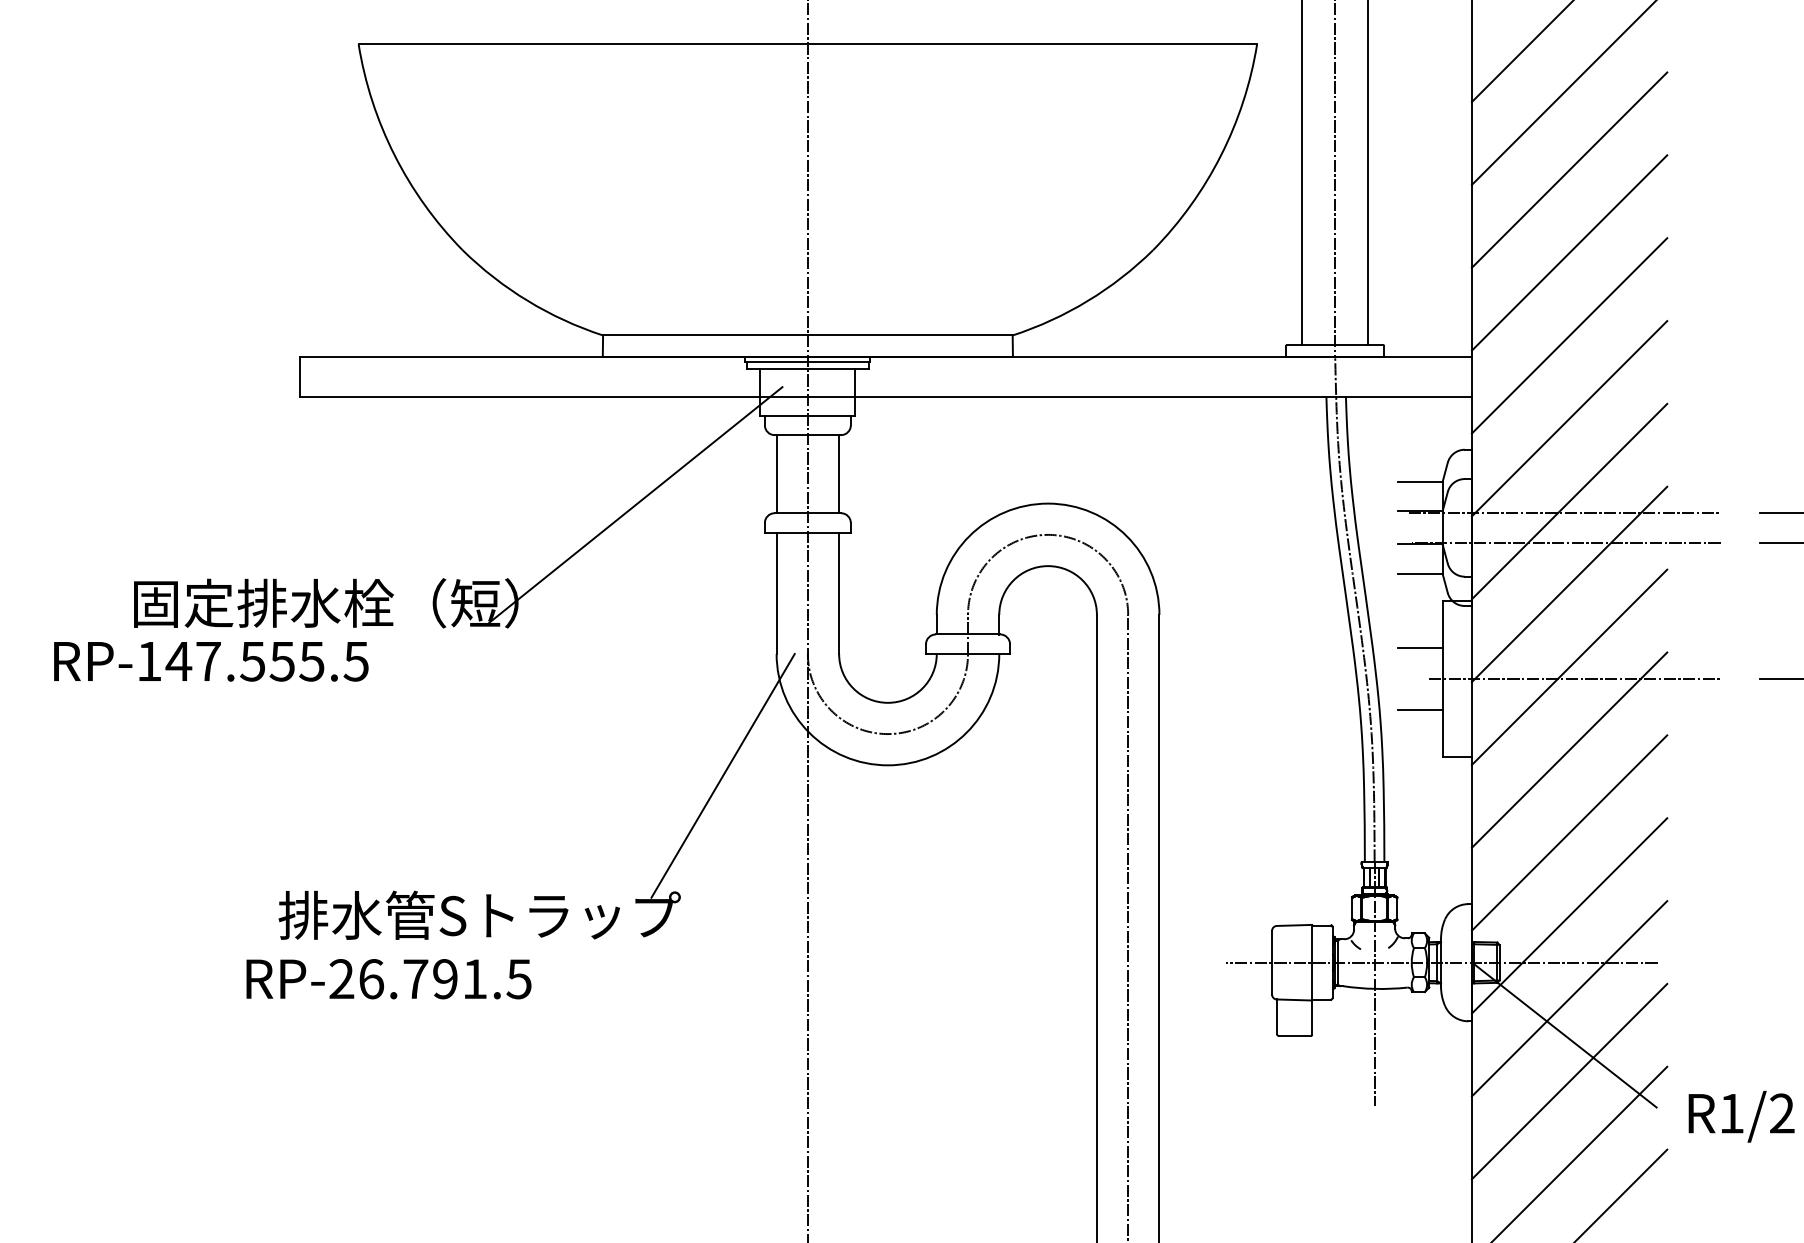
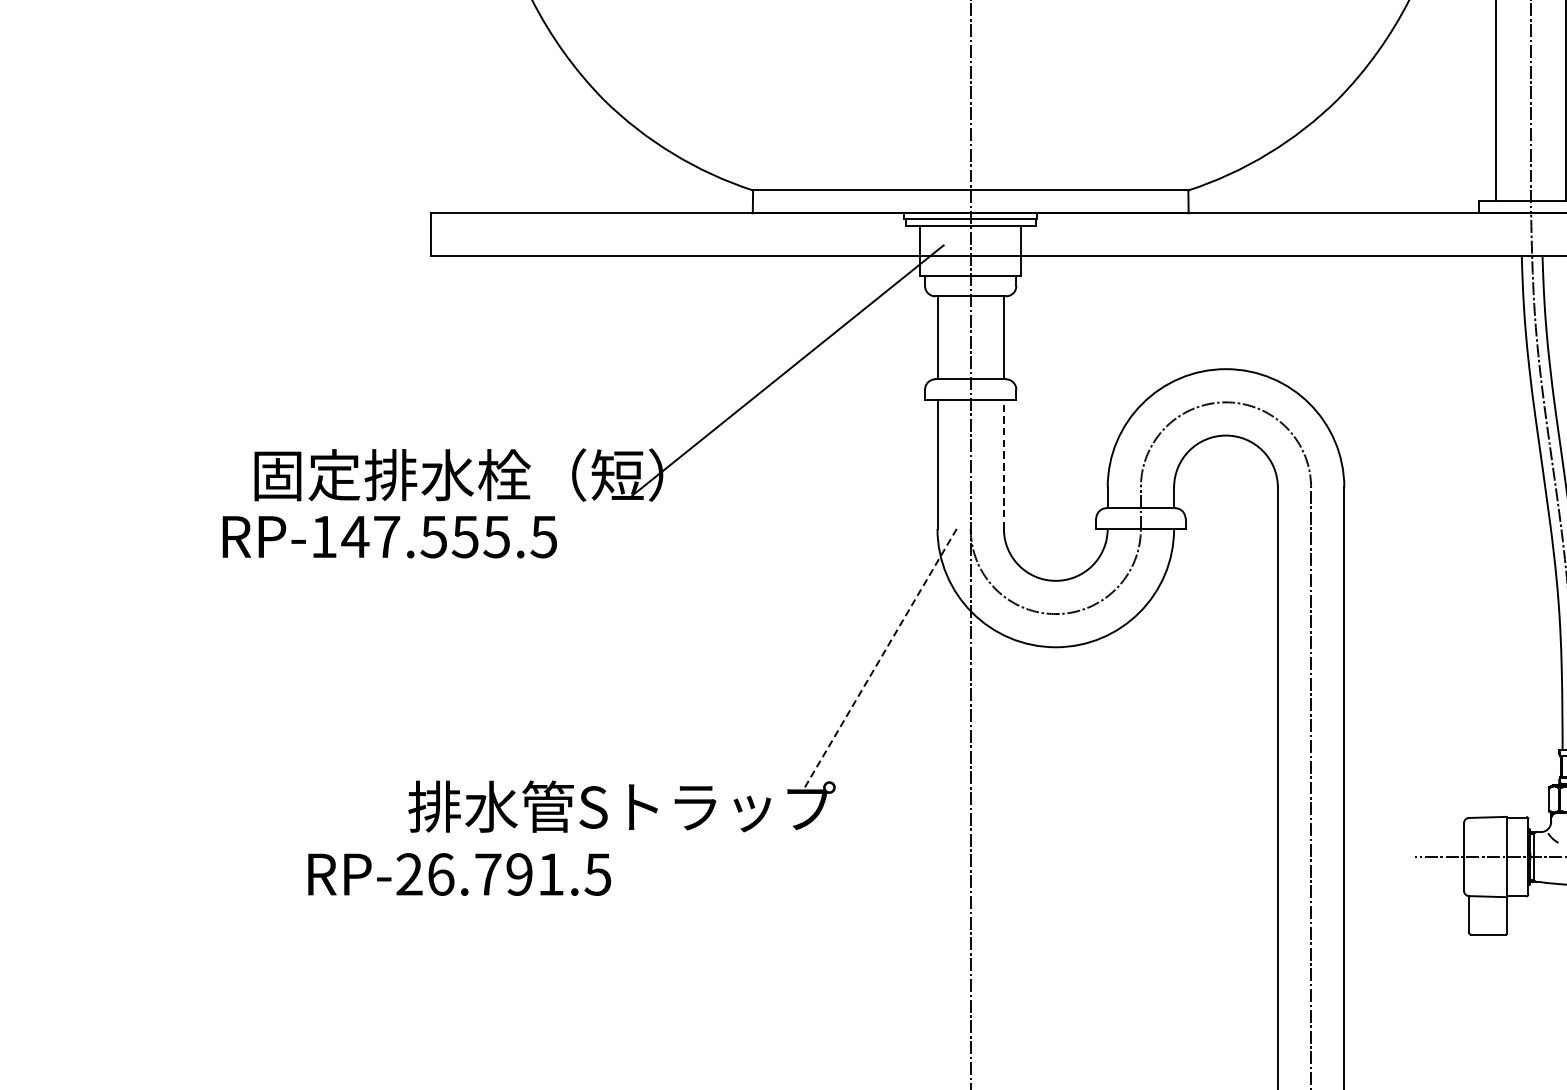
line: (839, 593) -> (1004, 464), solid -> dashed
text: (211, 661) -> (390, 536), moved
line: (722, 776) -> (879, 659), solid -> dashed
text: (388, 979) -> (459, 874), moved

